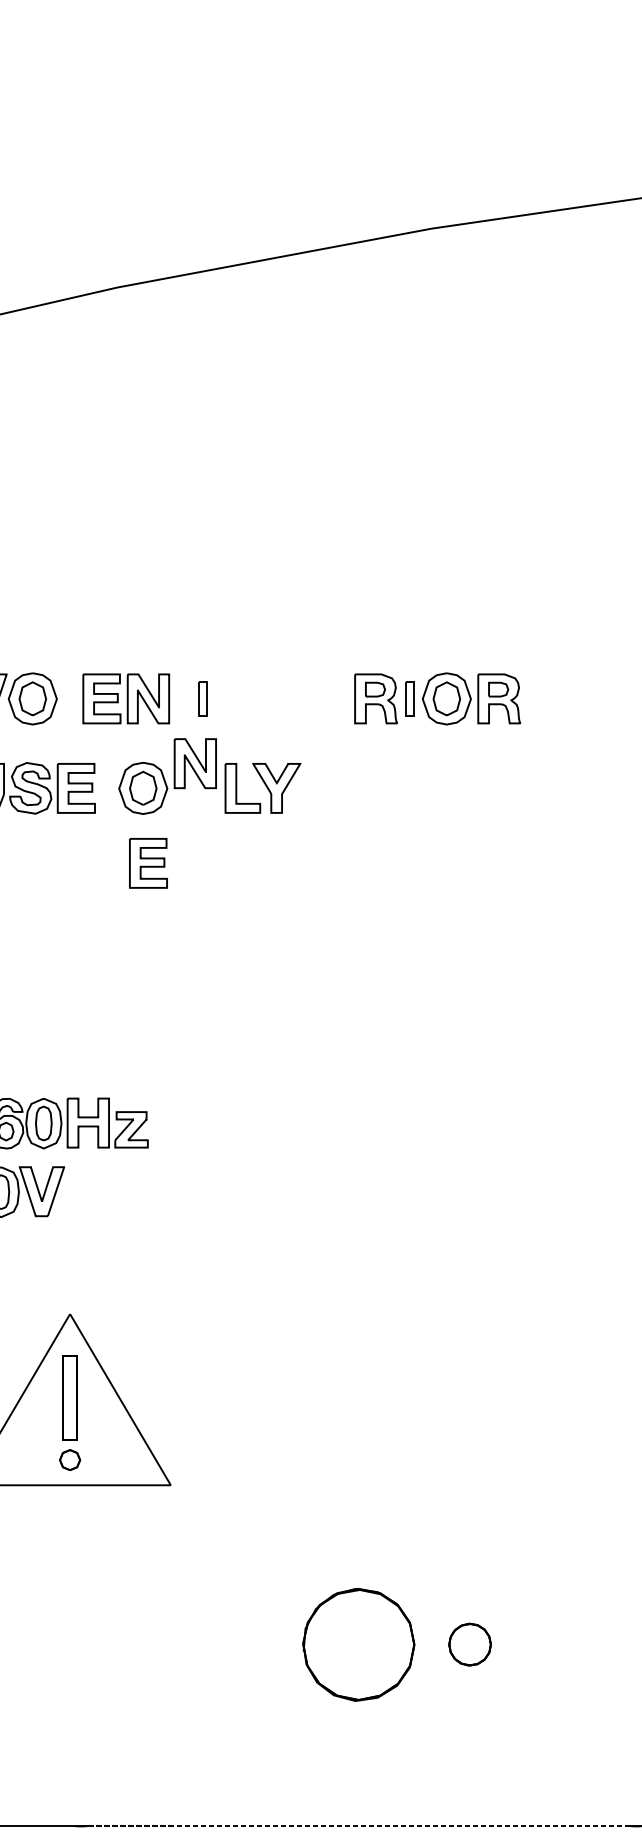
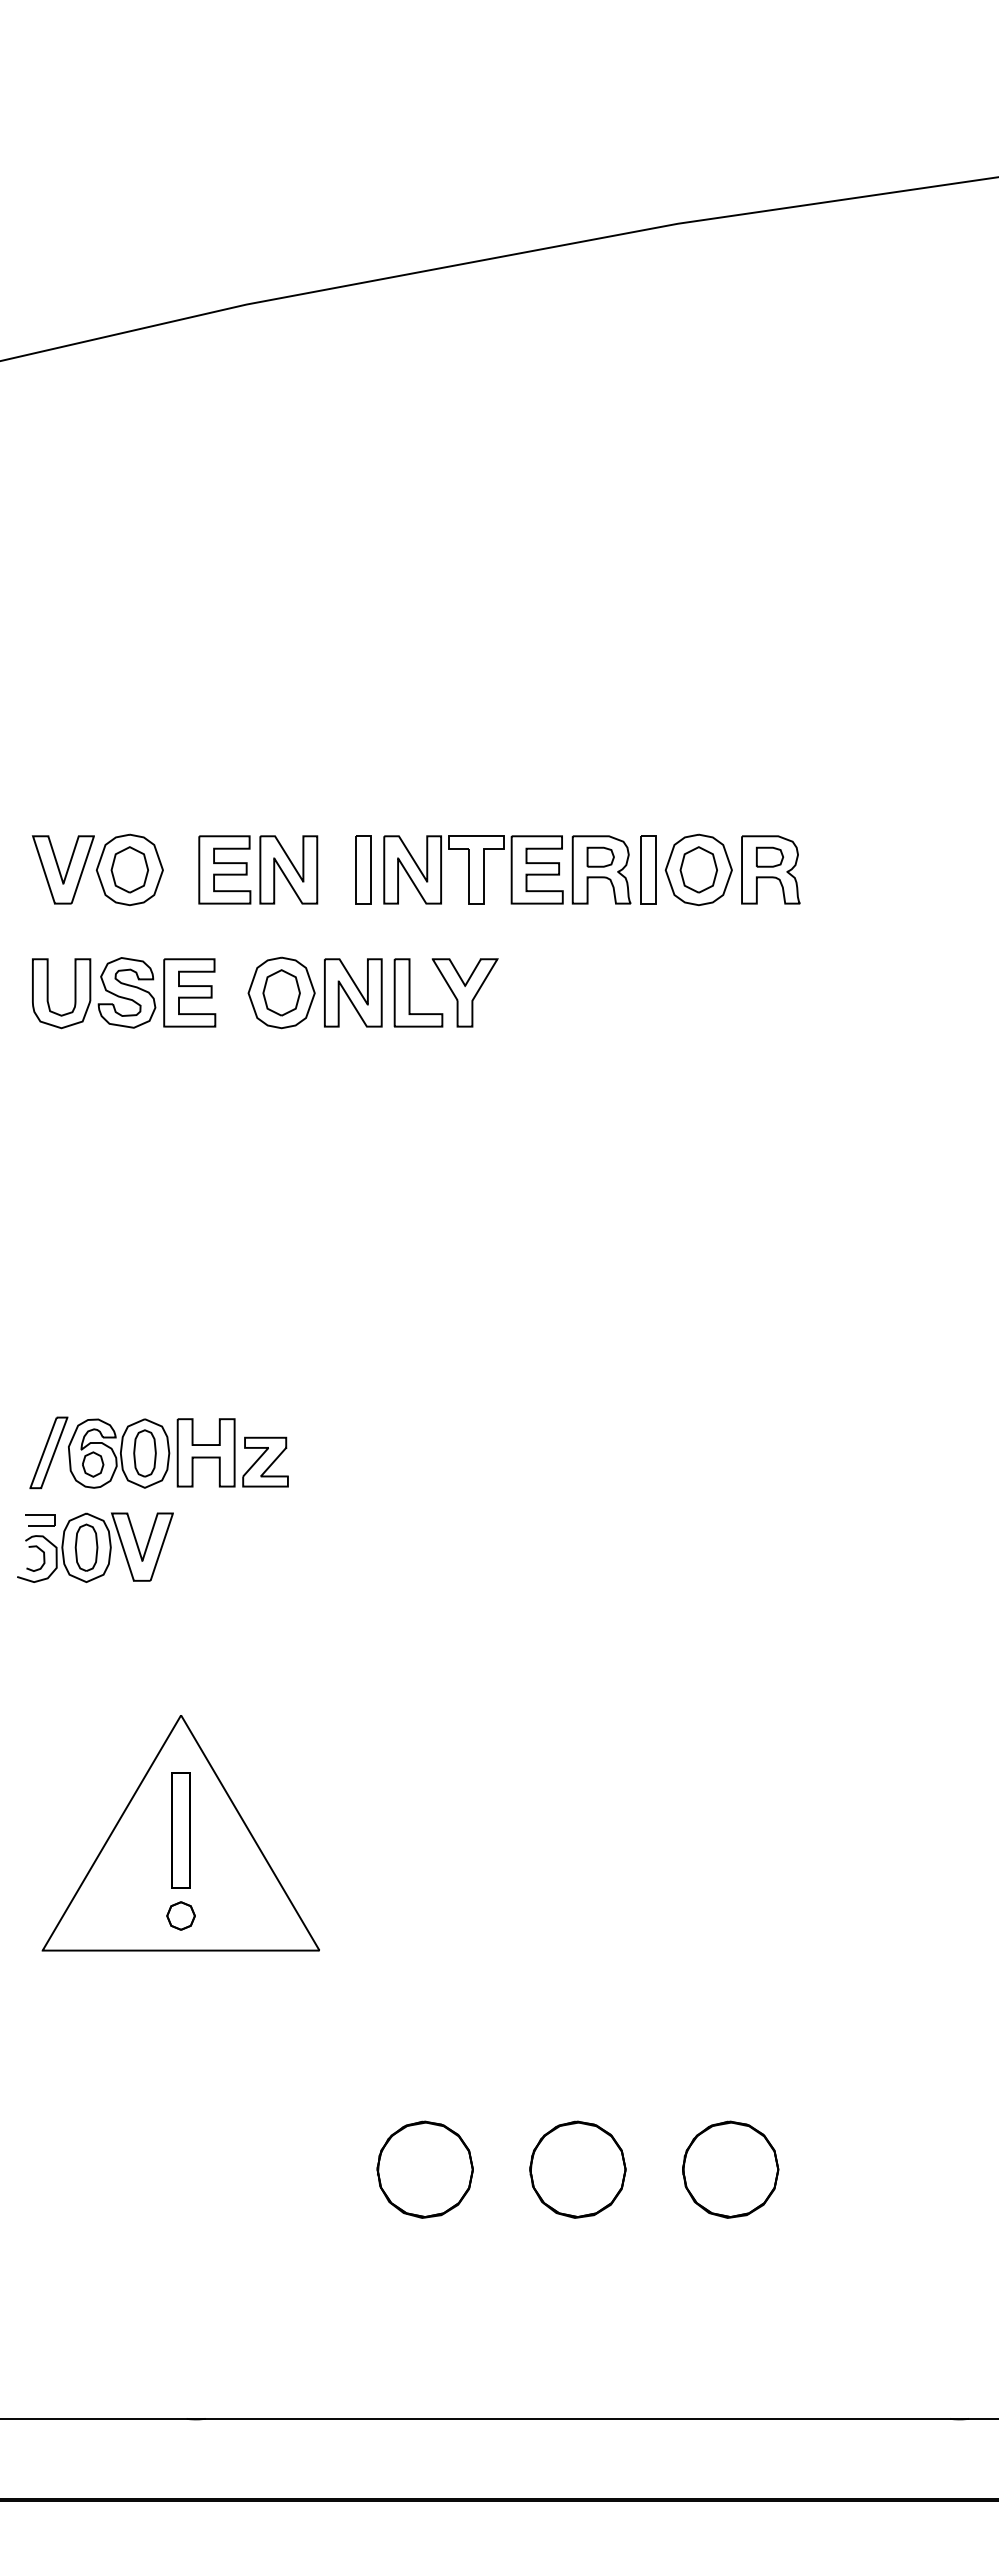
part: (202, 698) -> (363, 869), size x1.43
part: (282, 698) -> (473, 869), added
part: (410, 698) -> (648, 869), size x1.43
part: (195, 763) -> (353, 992), moved
part: (148, 863) -> (288, 1095), removed
part: (247, 1644) -> (424, 2169), added
part: (358, 1644) -> (577, 2169), size x0.62
part: (469, 1644) -> (730, 2169), size x1.67
line: (358, 1825) -> (577, 2418), dashed -> solid

